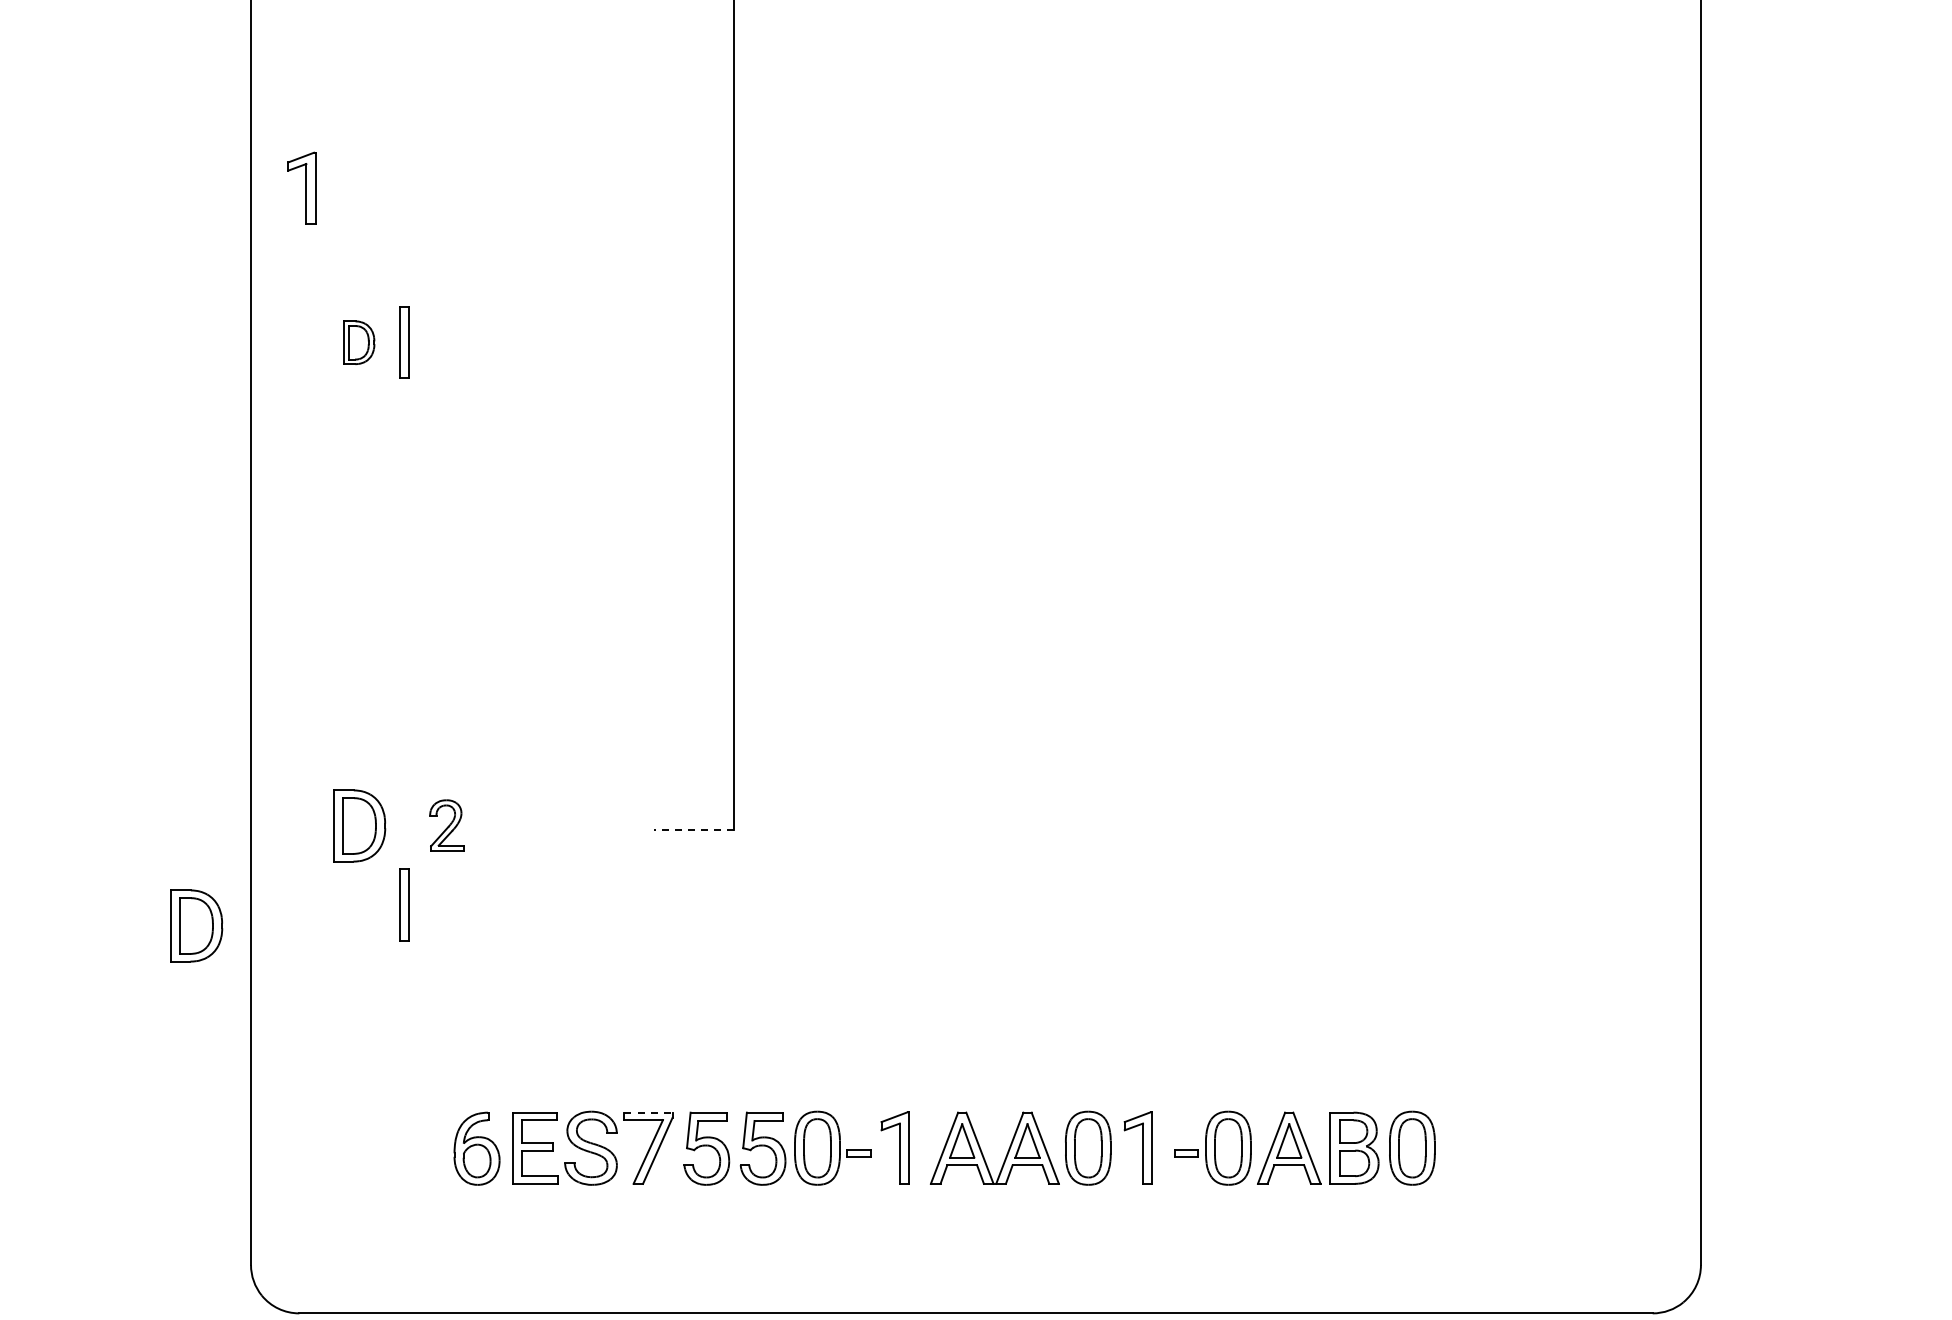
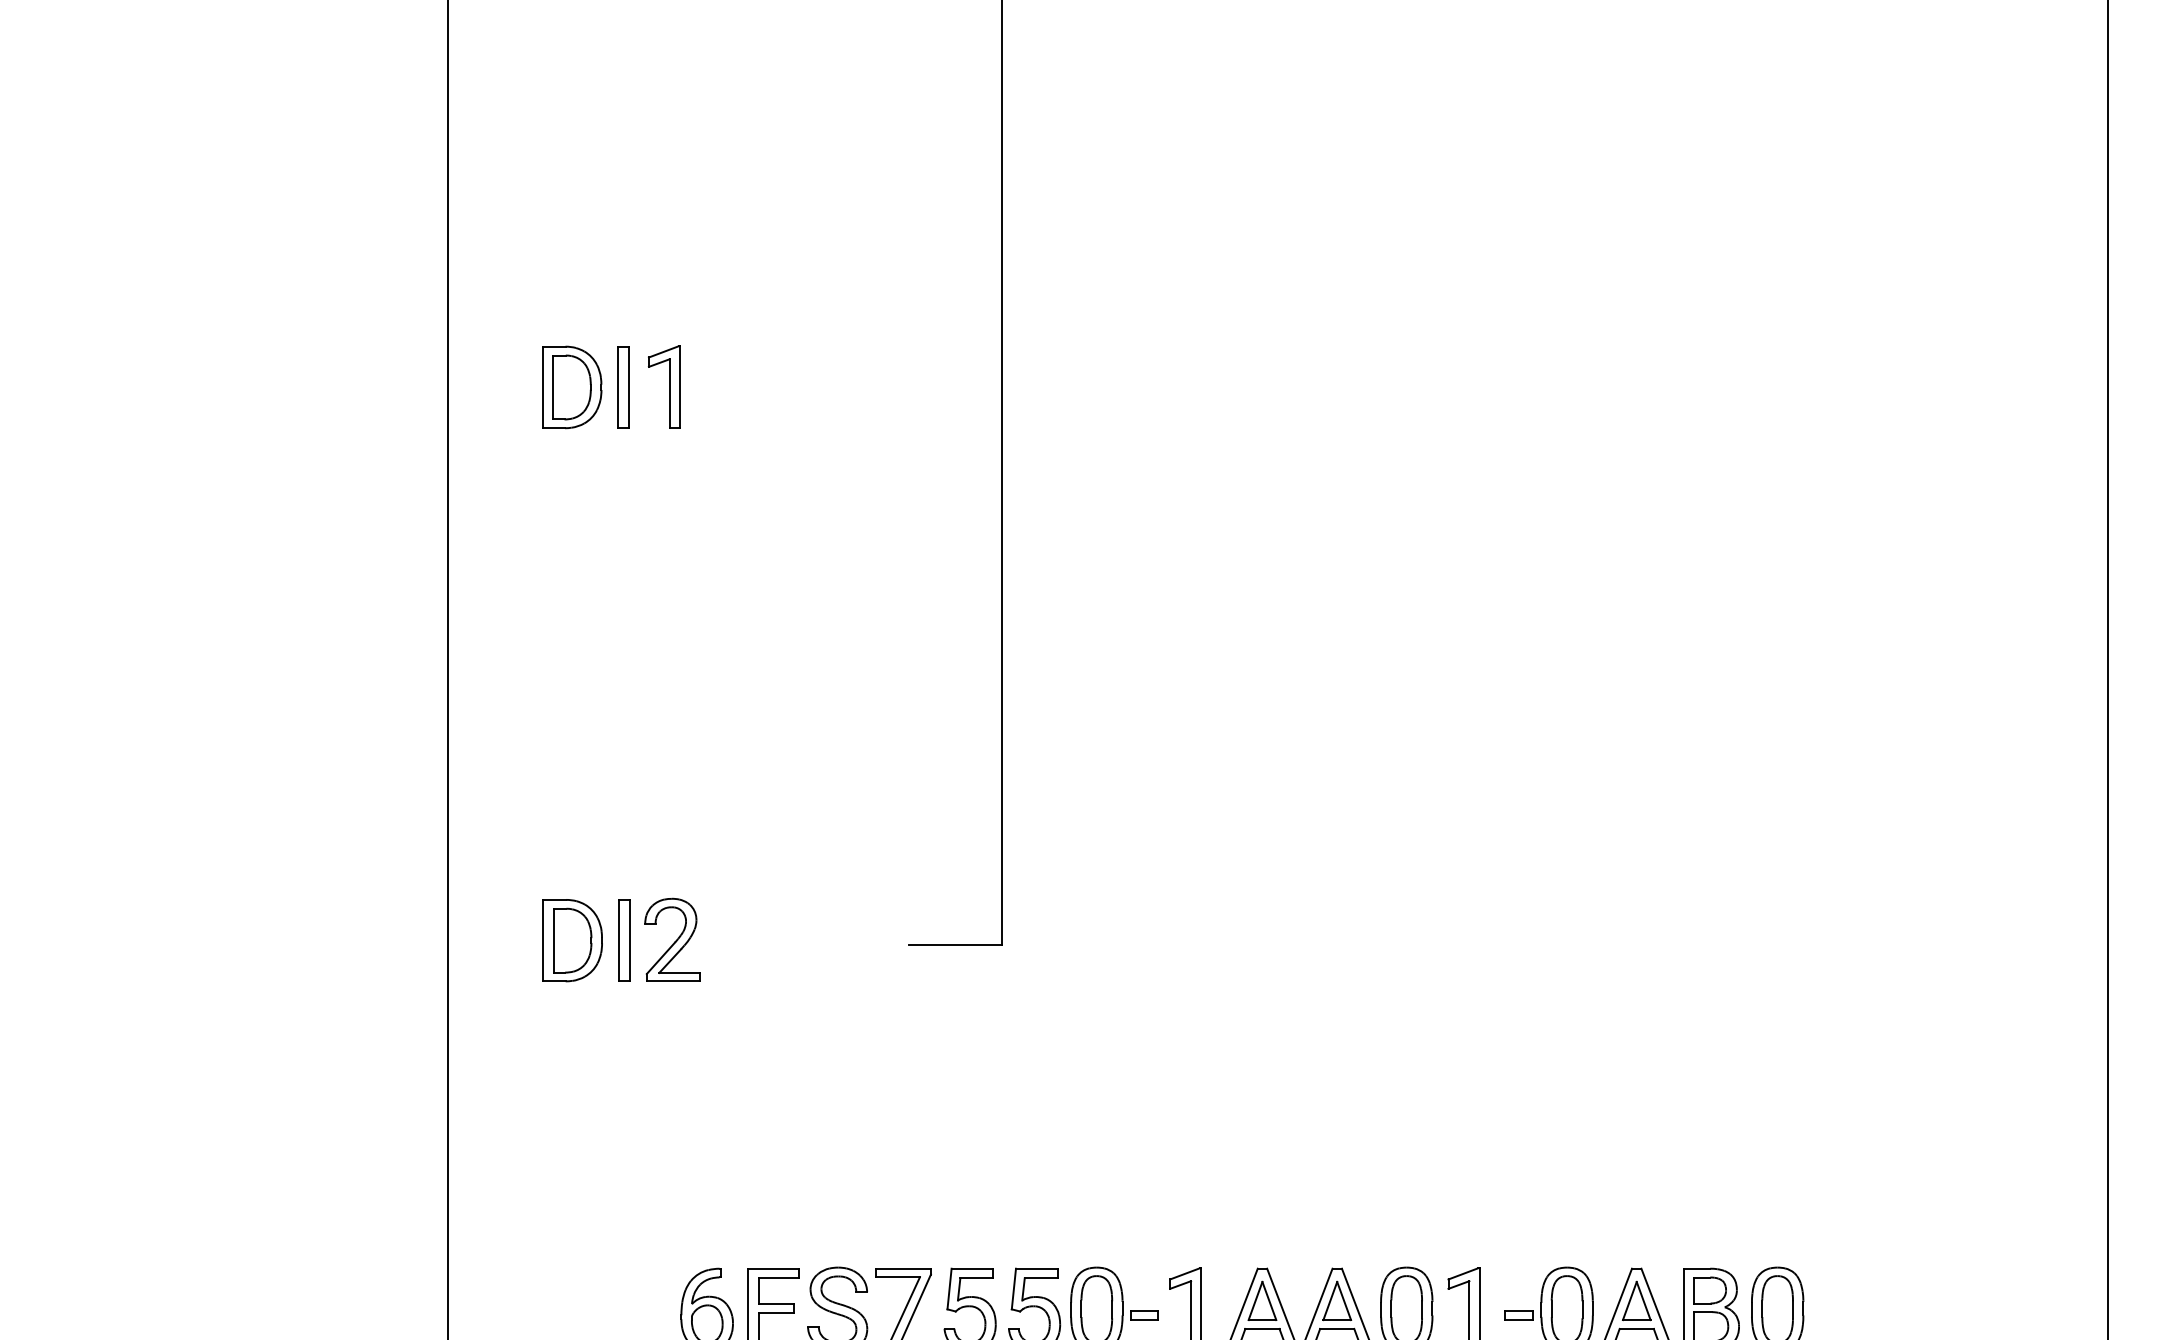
part: (301, 187) -> (664, 386), moved
part: (358, 342) -> (571, 387), size x1.67
part: (446, 825) -> (672, 940), size x1.43
line: (693, 830) -> (954, 945), dashed -> solid
part: (404, 904) -> (624, 940), moved
part: (196, 925) -> (386, 1054), removed
line: (649, 1112) -> (904, 1268), dashed -> solid

